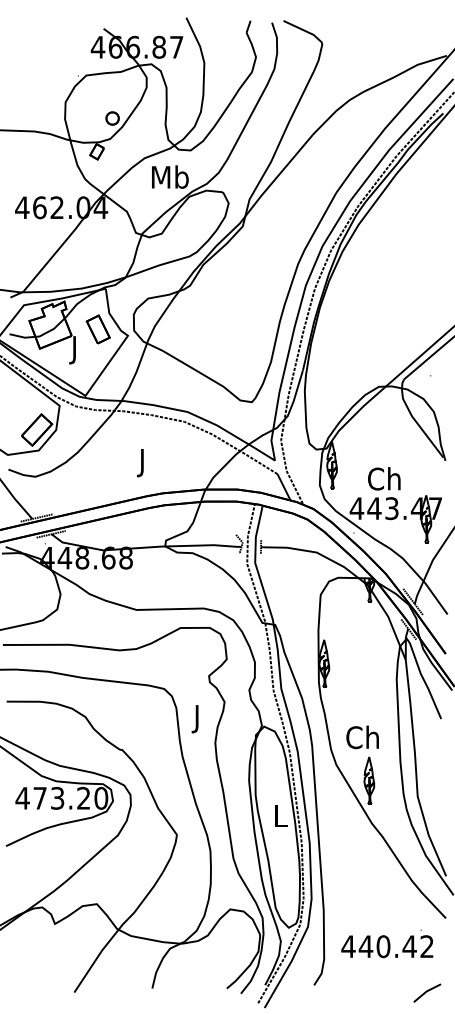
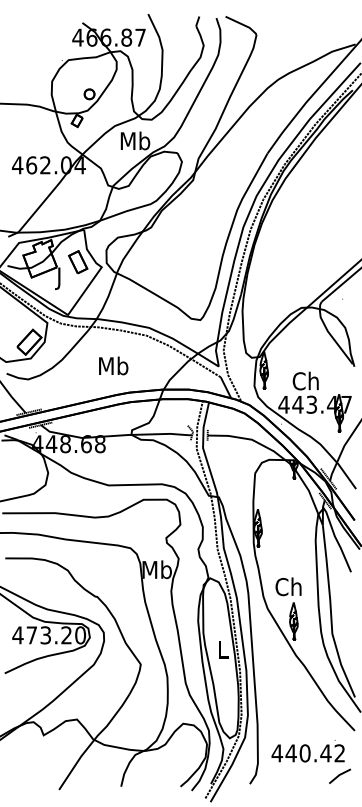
text: (142, 461) -> (113, 367), J -> Mb
text: (196, 718) -> (156, 571), J -> Mb
line: (426, 992) -> (339, 775), moved

